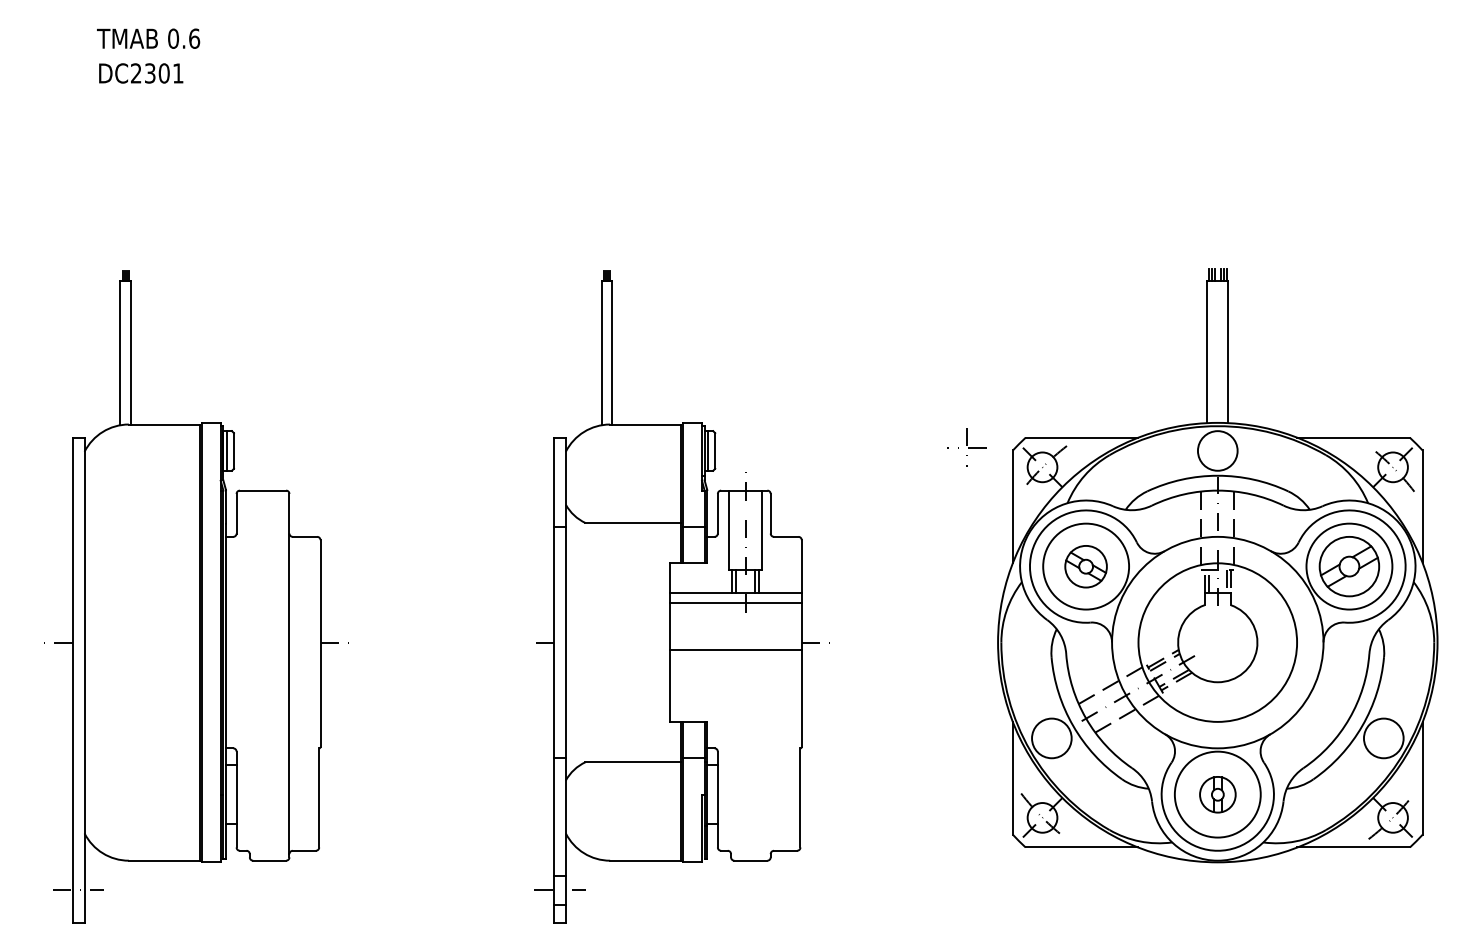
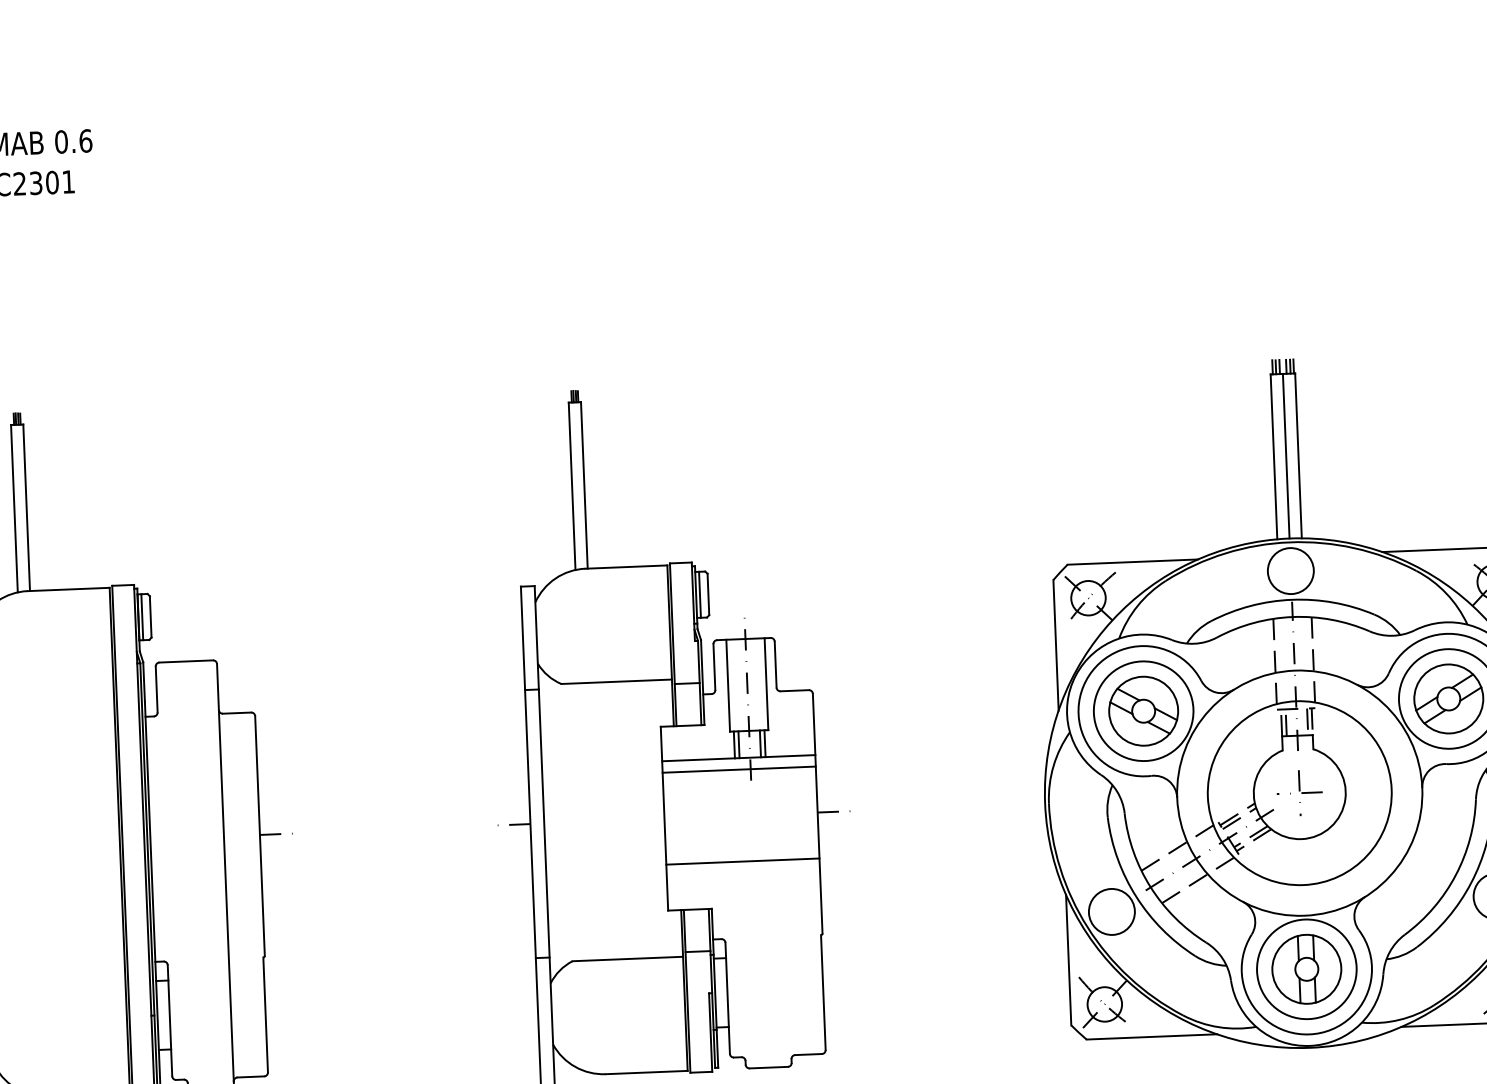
line: (1217, 351) -> (1285, 455), added
part: (966, 447) -> (1299, 793), moved
part: (1085, 566) -> (1142, 711), size x1.43
line: (735, 650) -> (742, 861), moved
part: (1217, 794) -> (1306, 969), size x1.67

